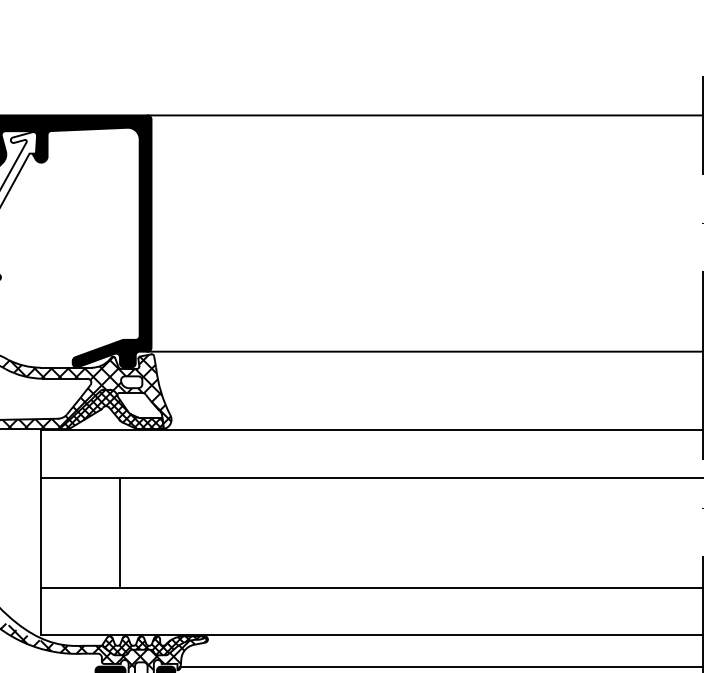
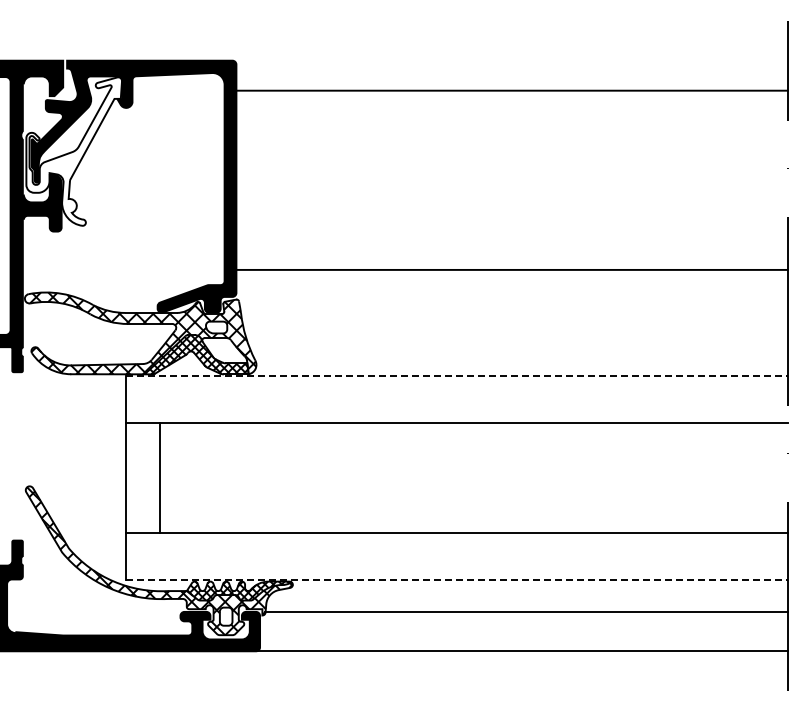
line: (424, 115) -> (509, 90), moved
line: (424, 351) -> (509, 269), moved
line: (371, 430) -> (456, 375), solid -> dashed
line: (119, 532) -> (159, 477), moved
line: (371, 635) -> (456, 580), solid -> dashed

